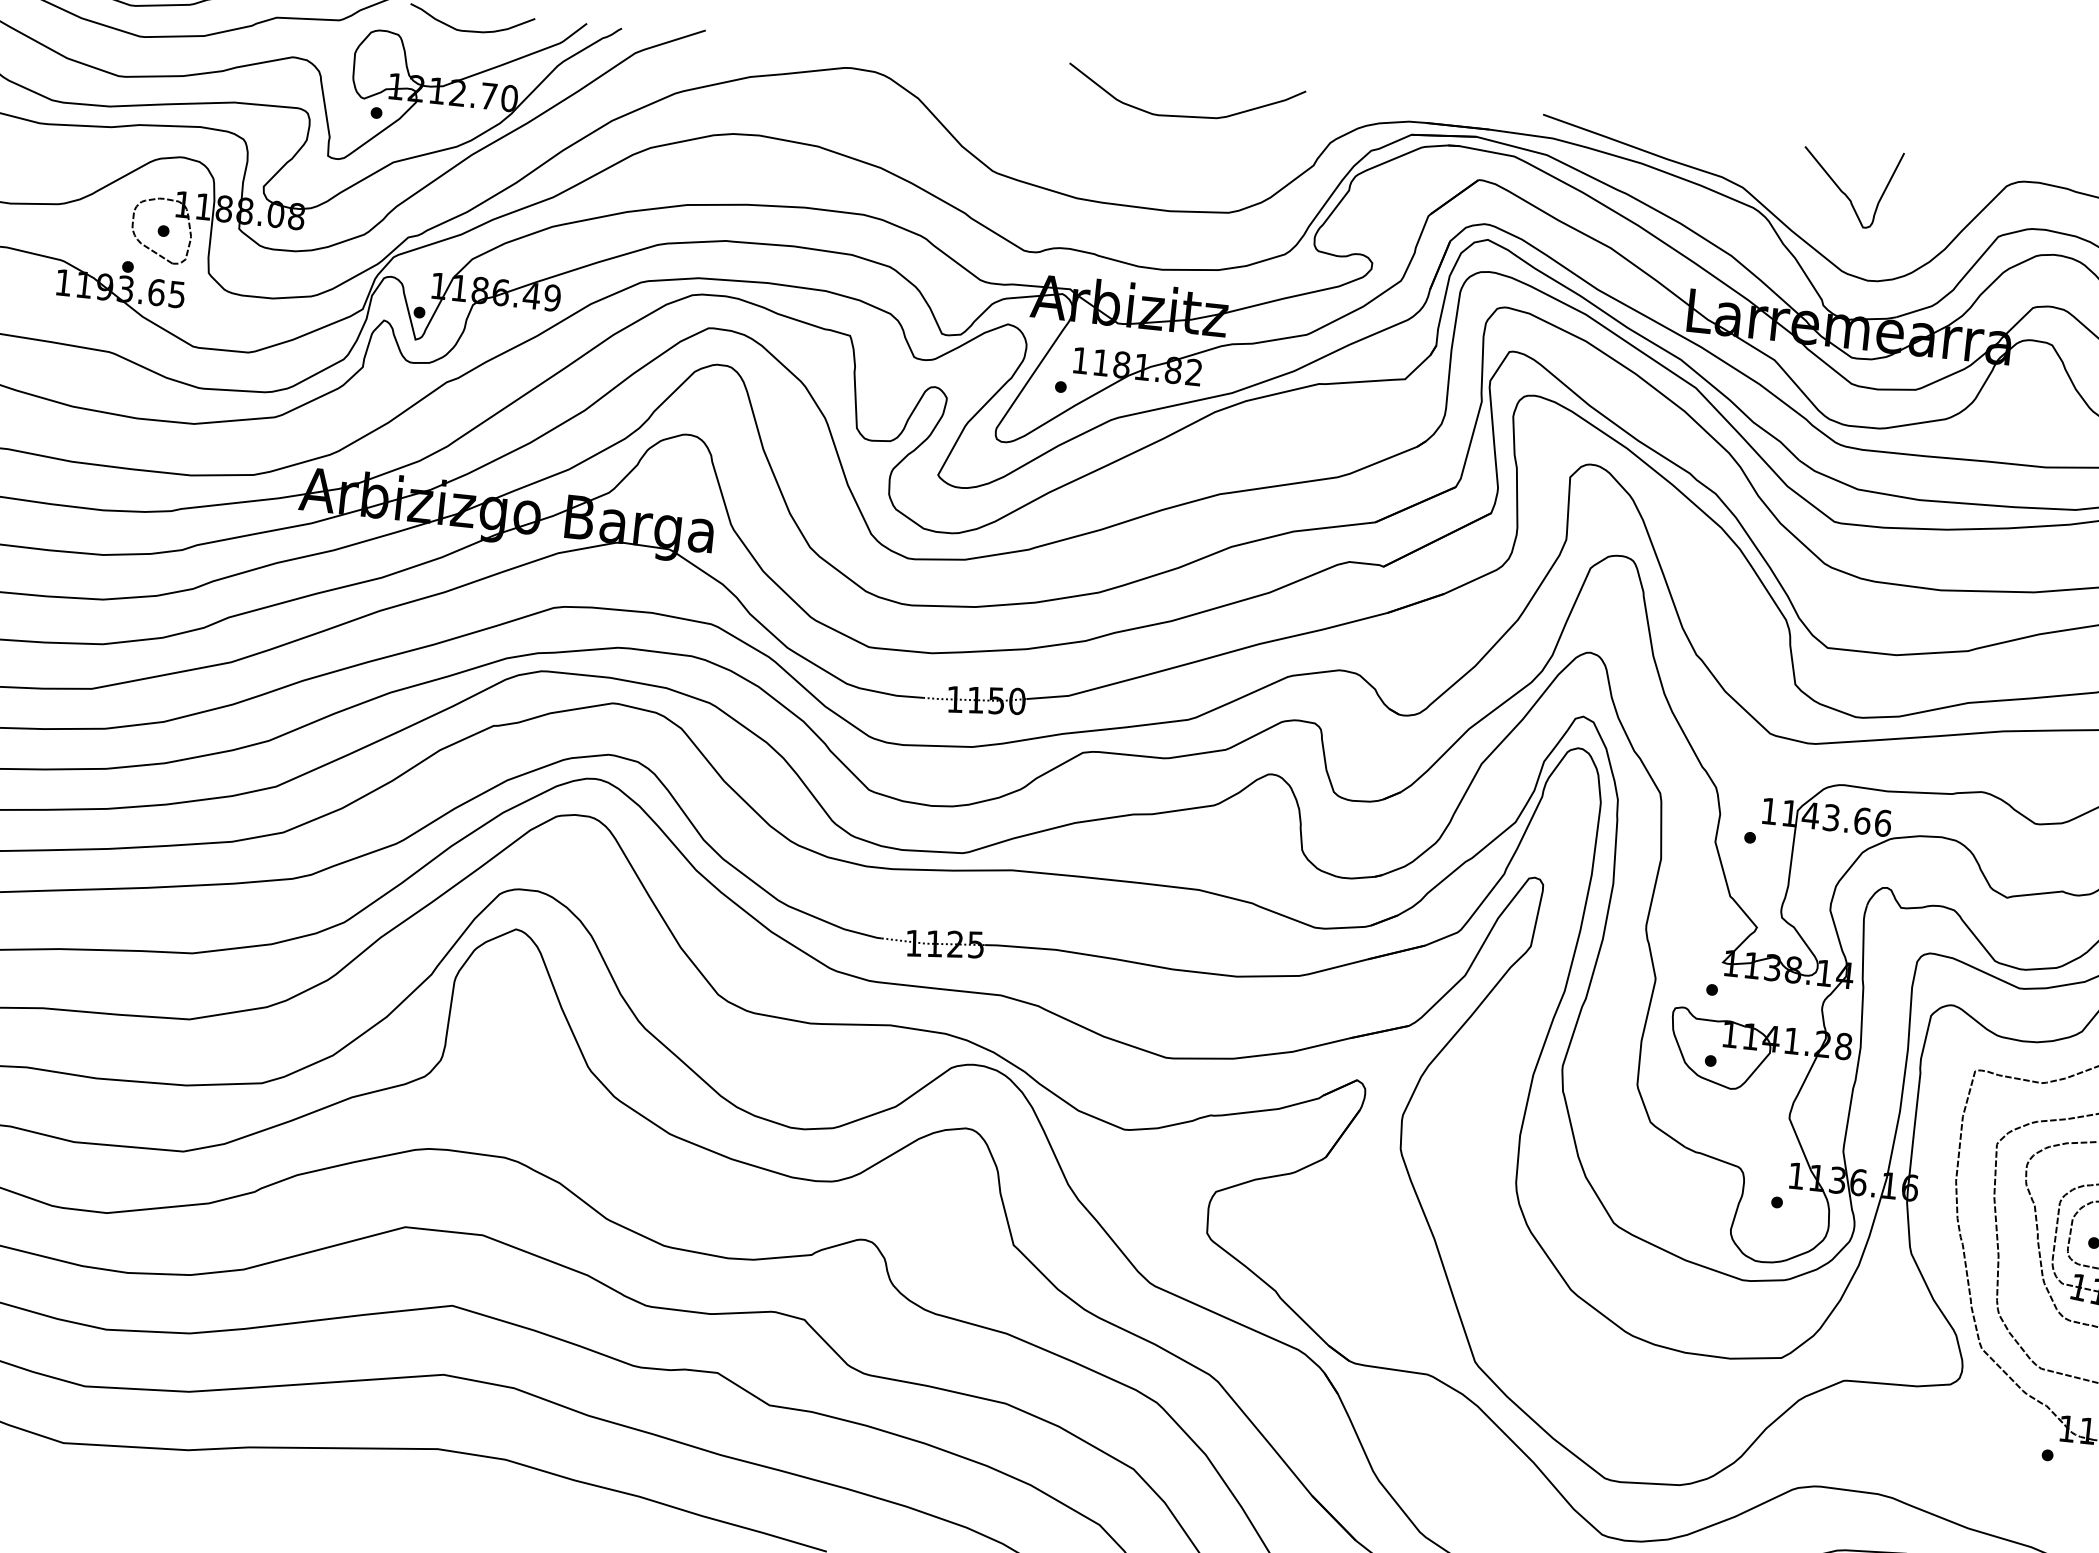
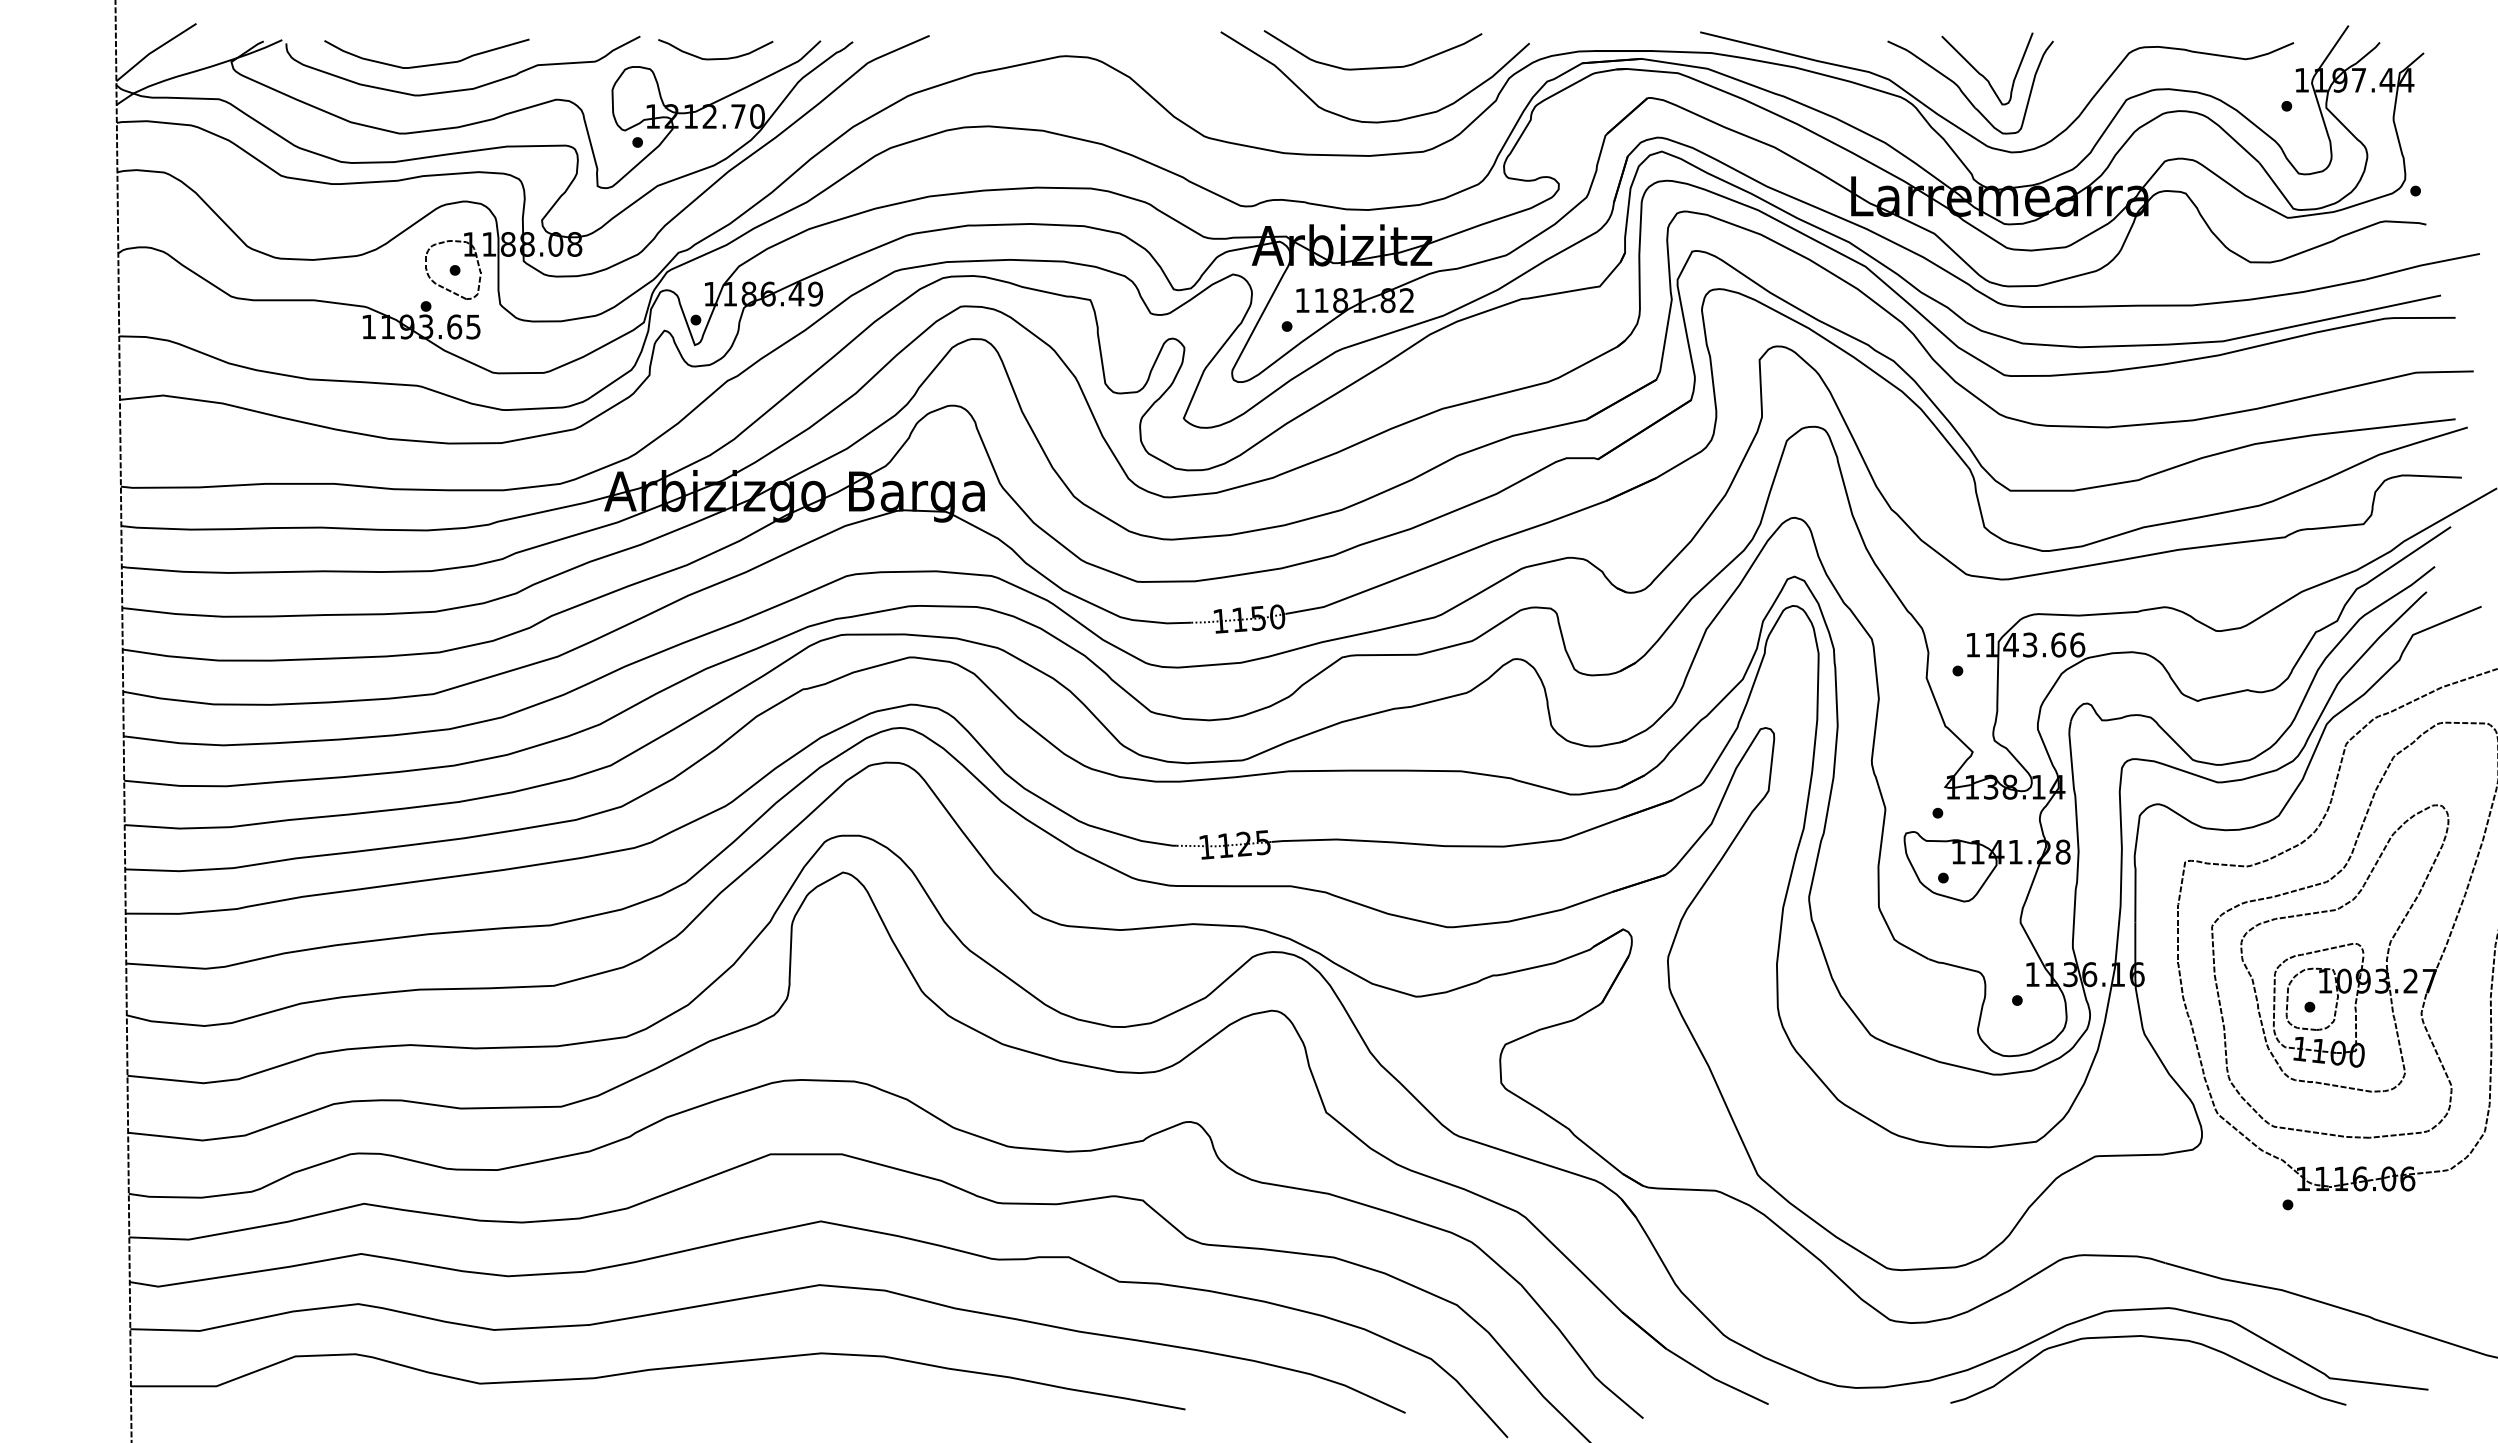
curve: (1179, 174) -> (1374, 121), added
part: (1823, 211) -> (1964, 93), added

